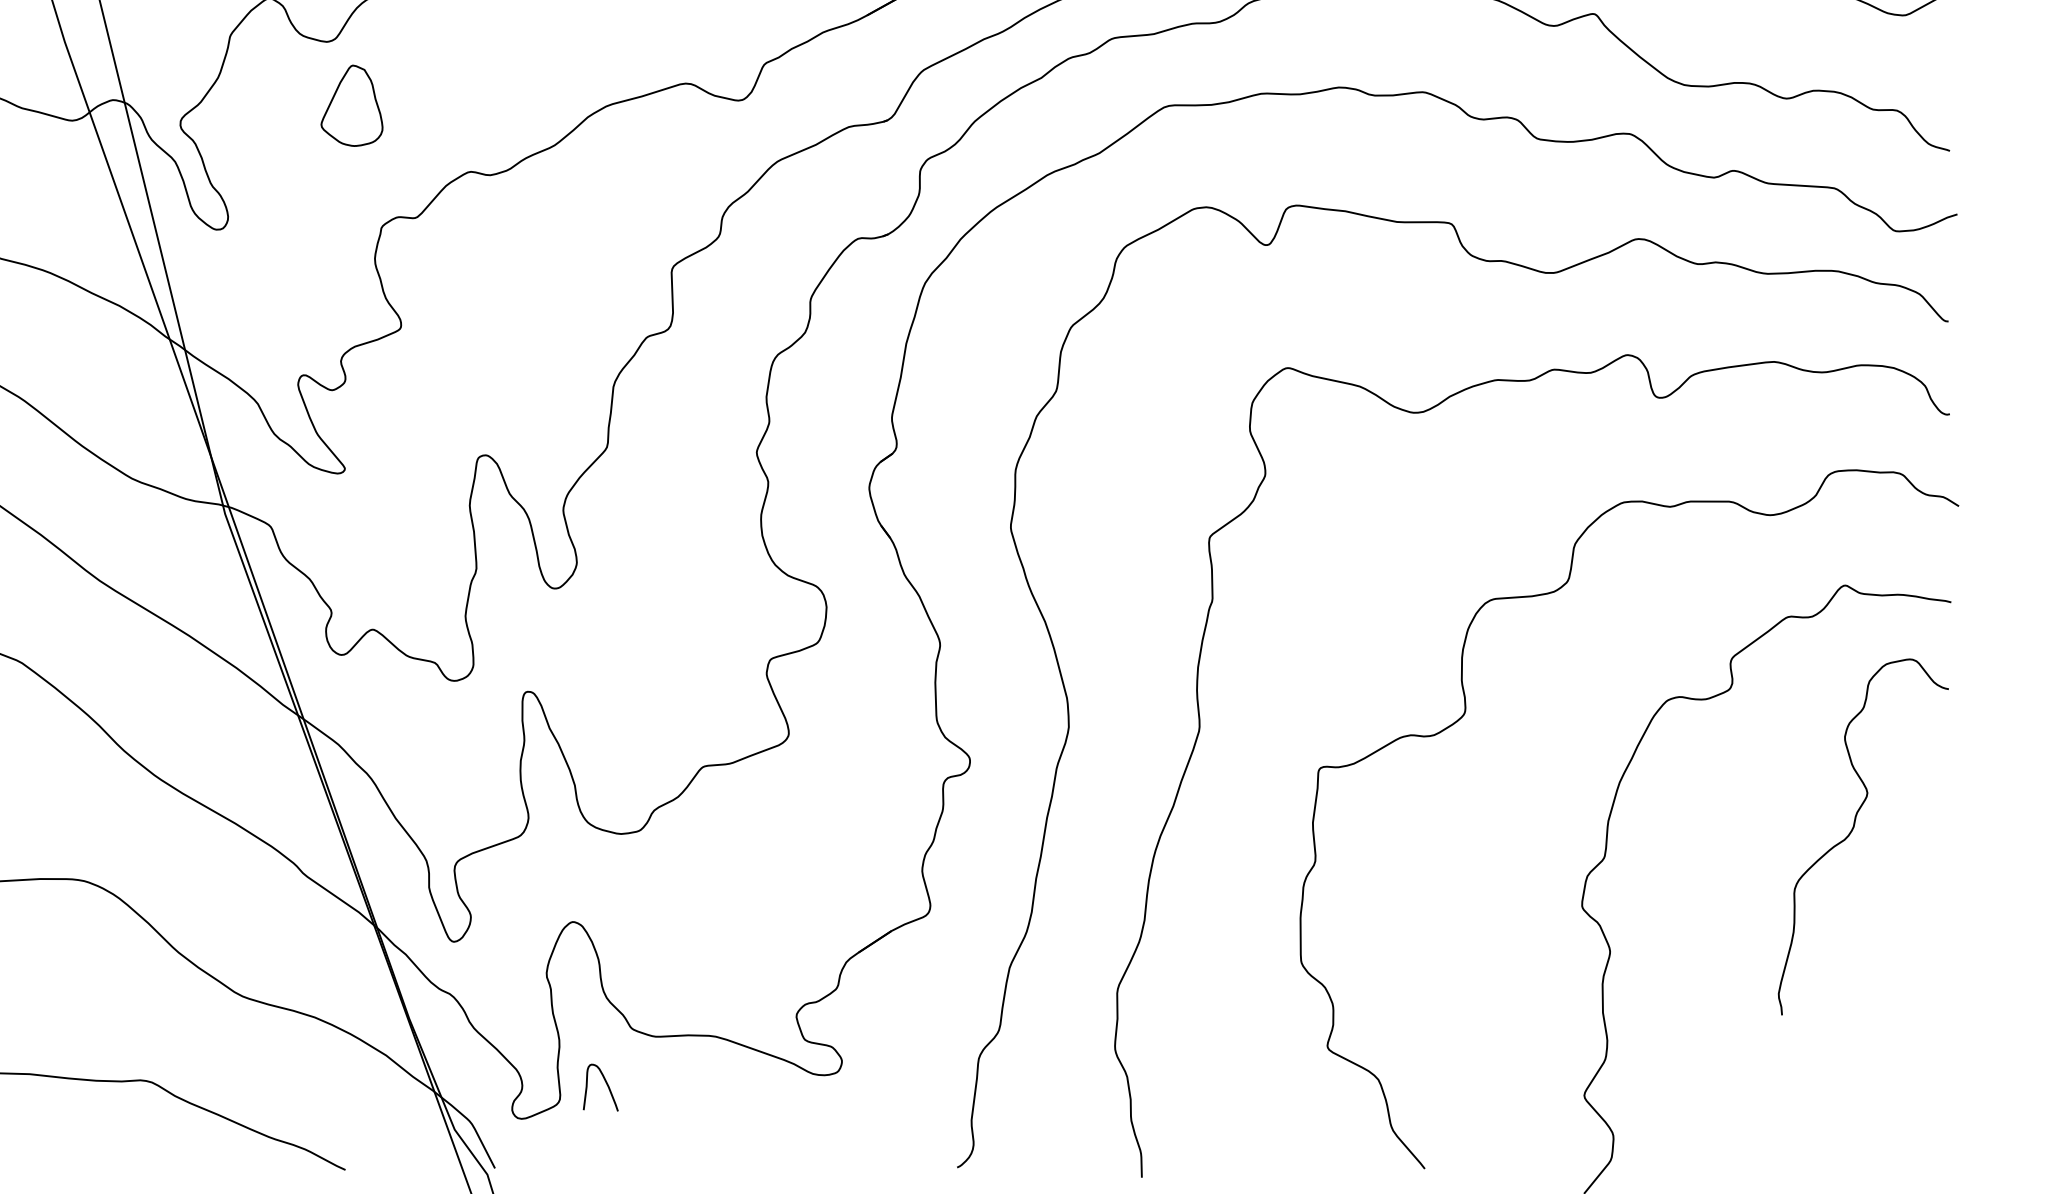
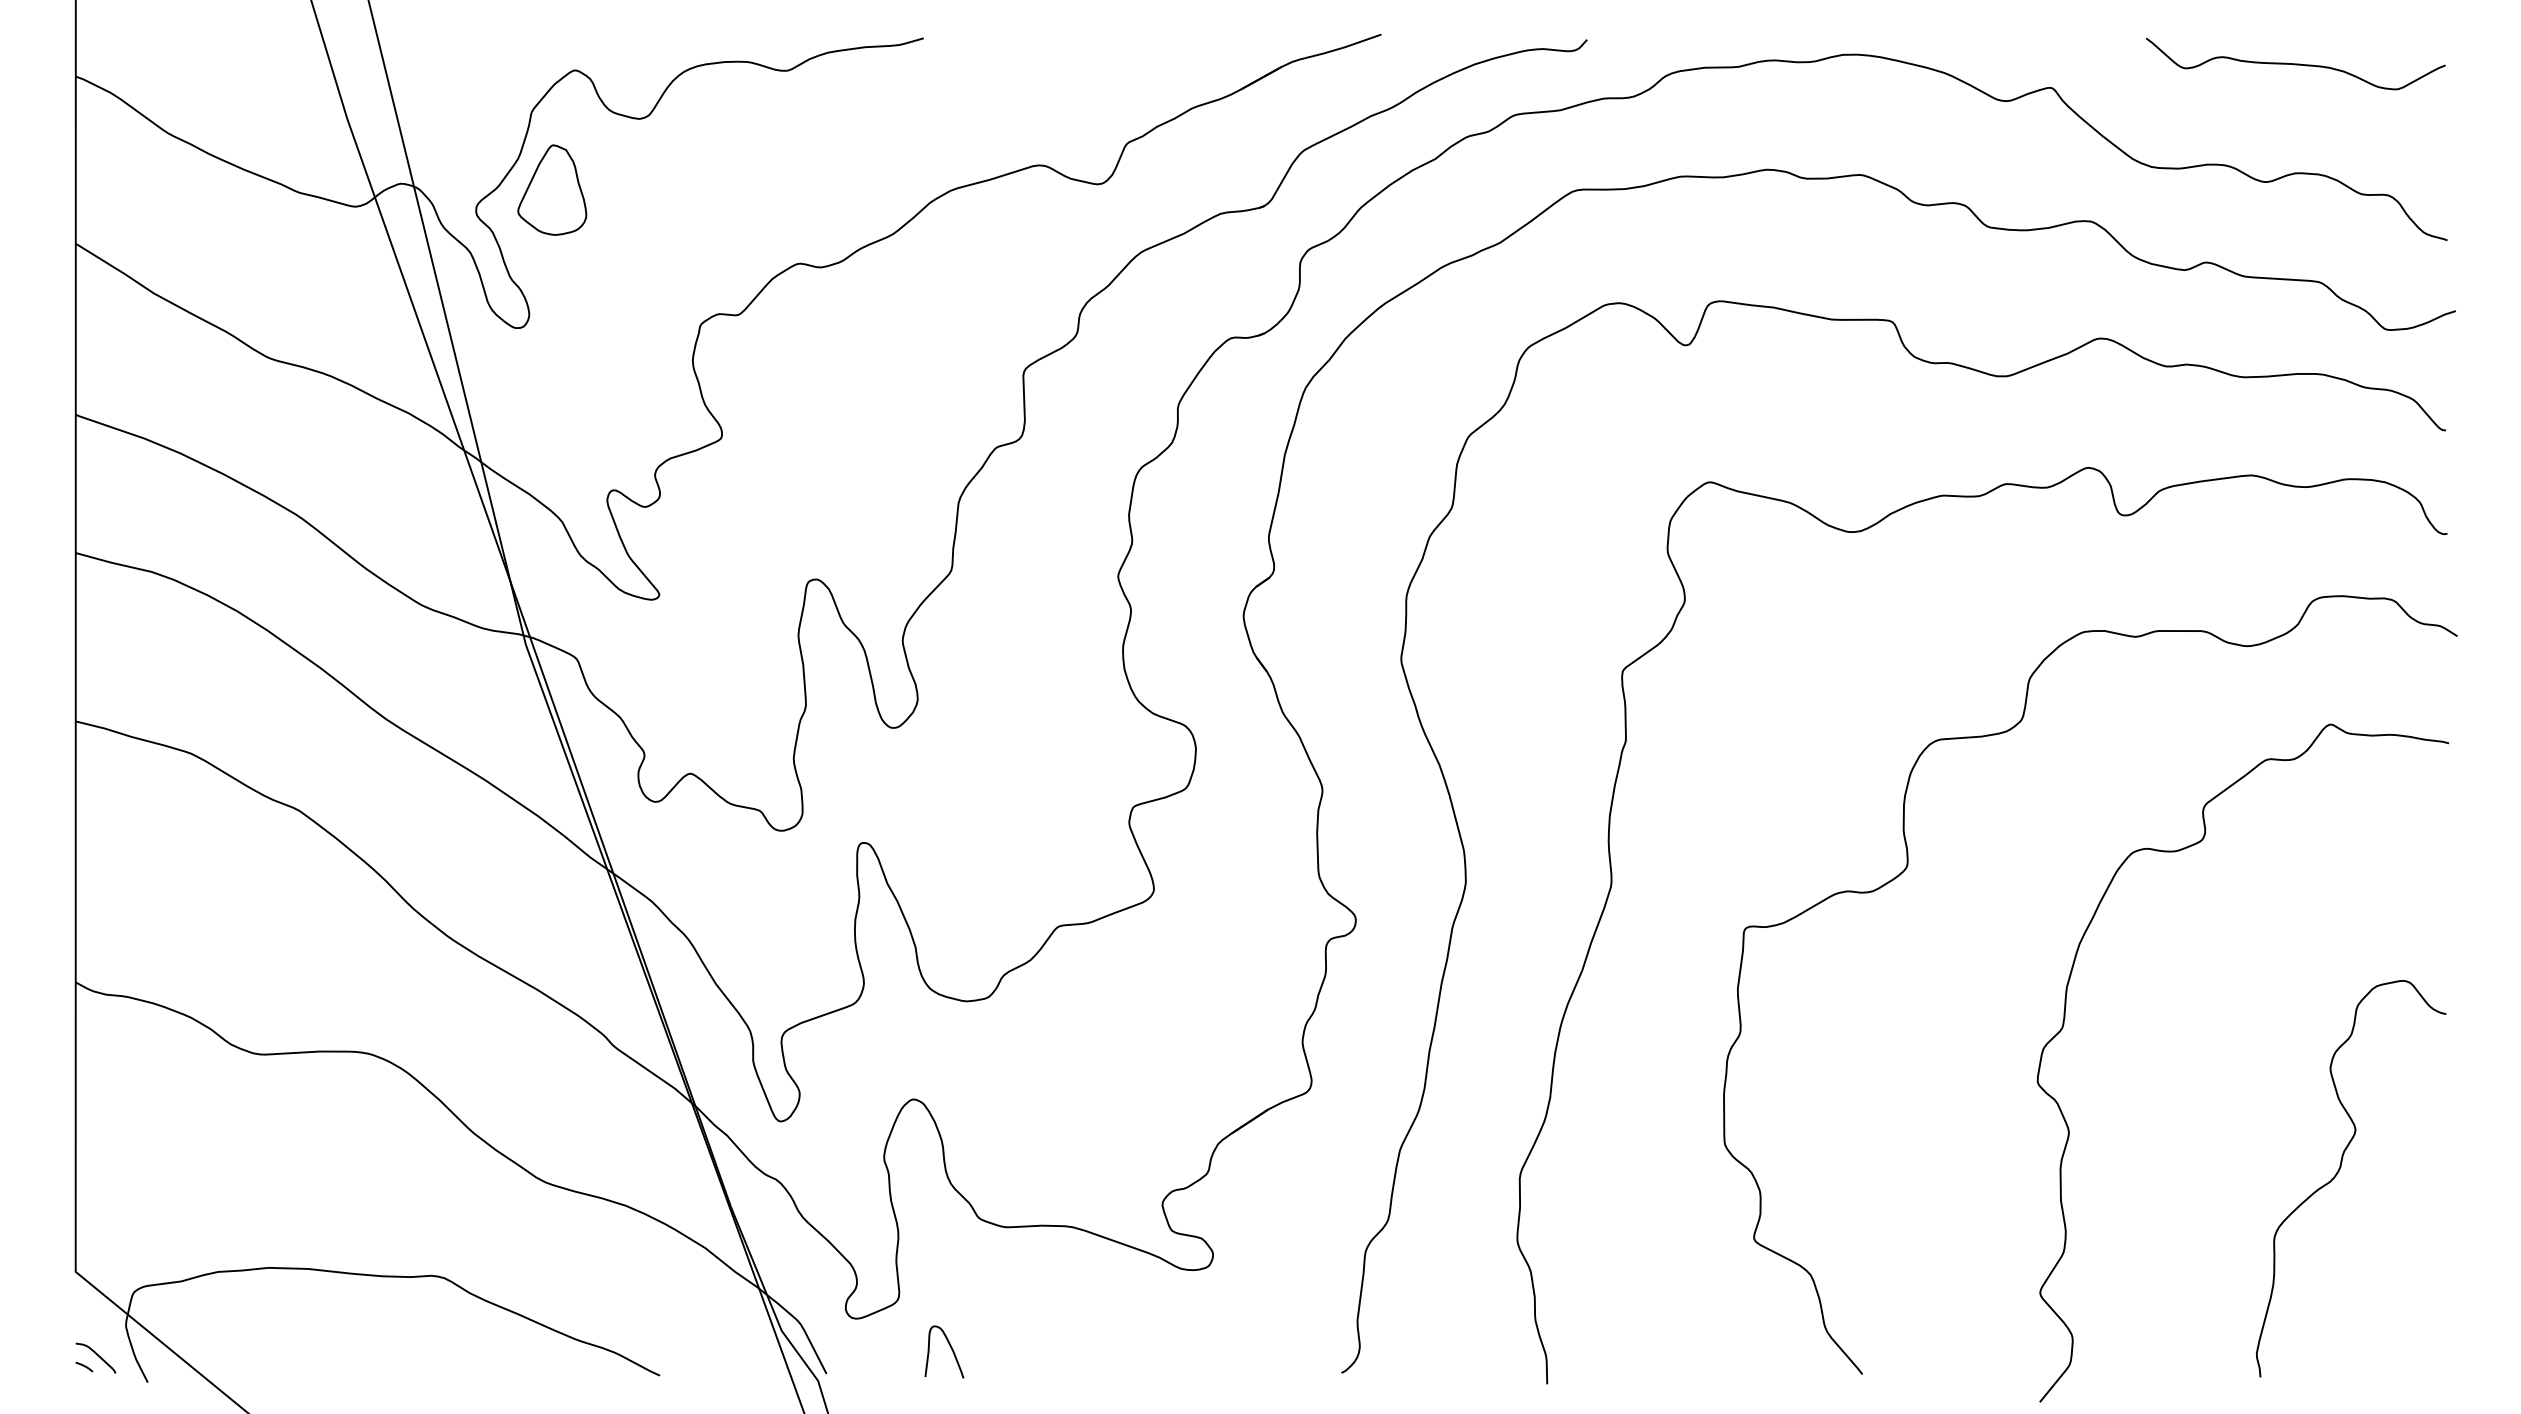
part: (352, 105) -> (552, 189), moved
curve: (1852, 832) -> (2338, 1173), moved
curve: (606, 1084) -> (950, 1348), moved

